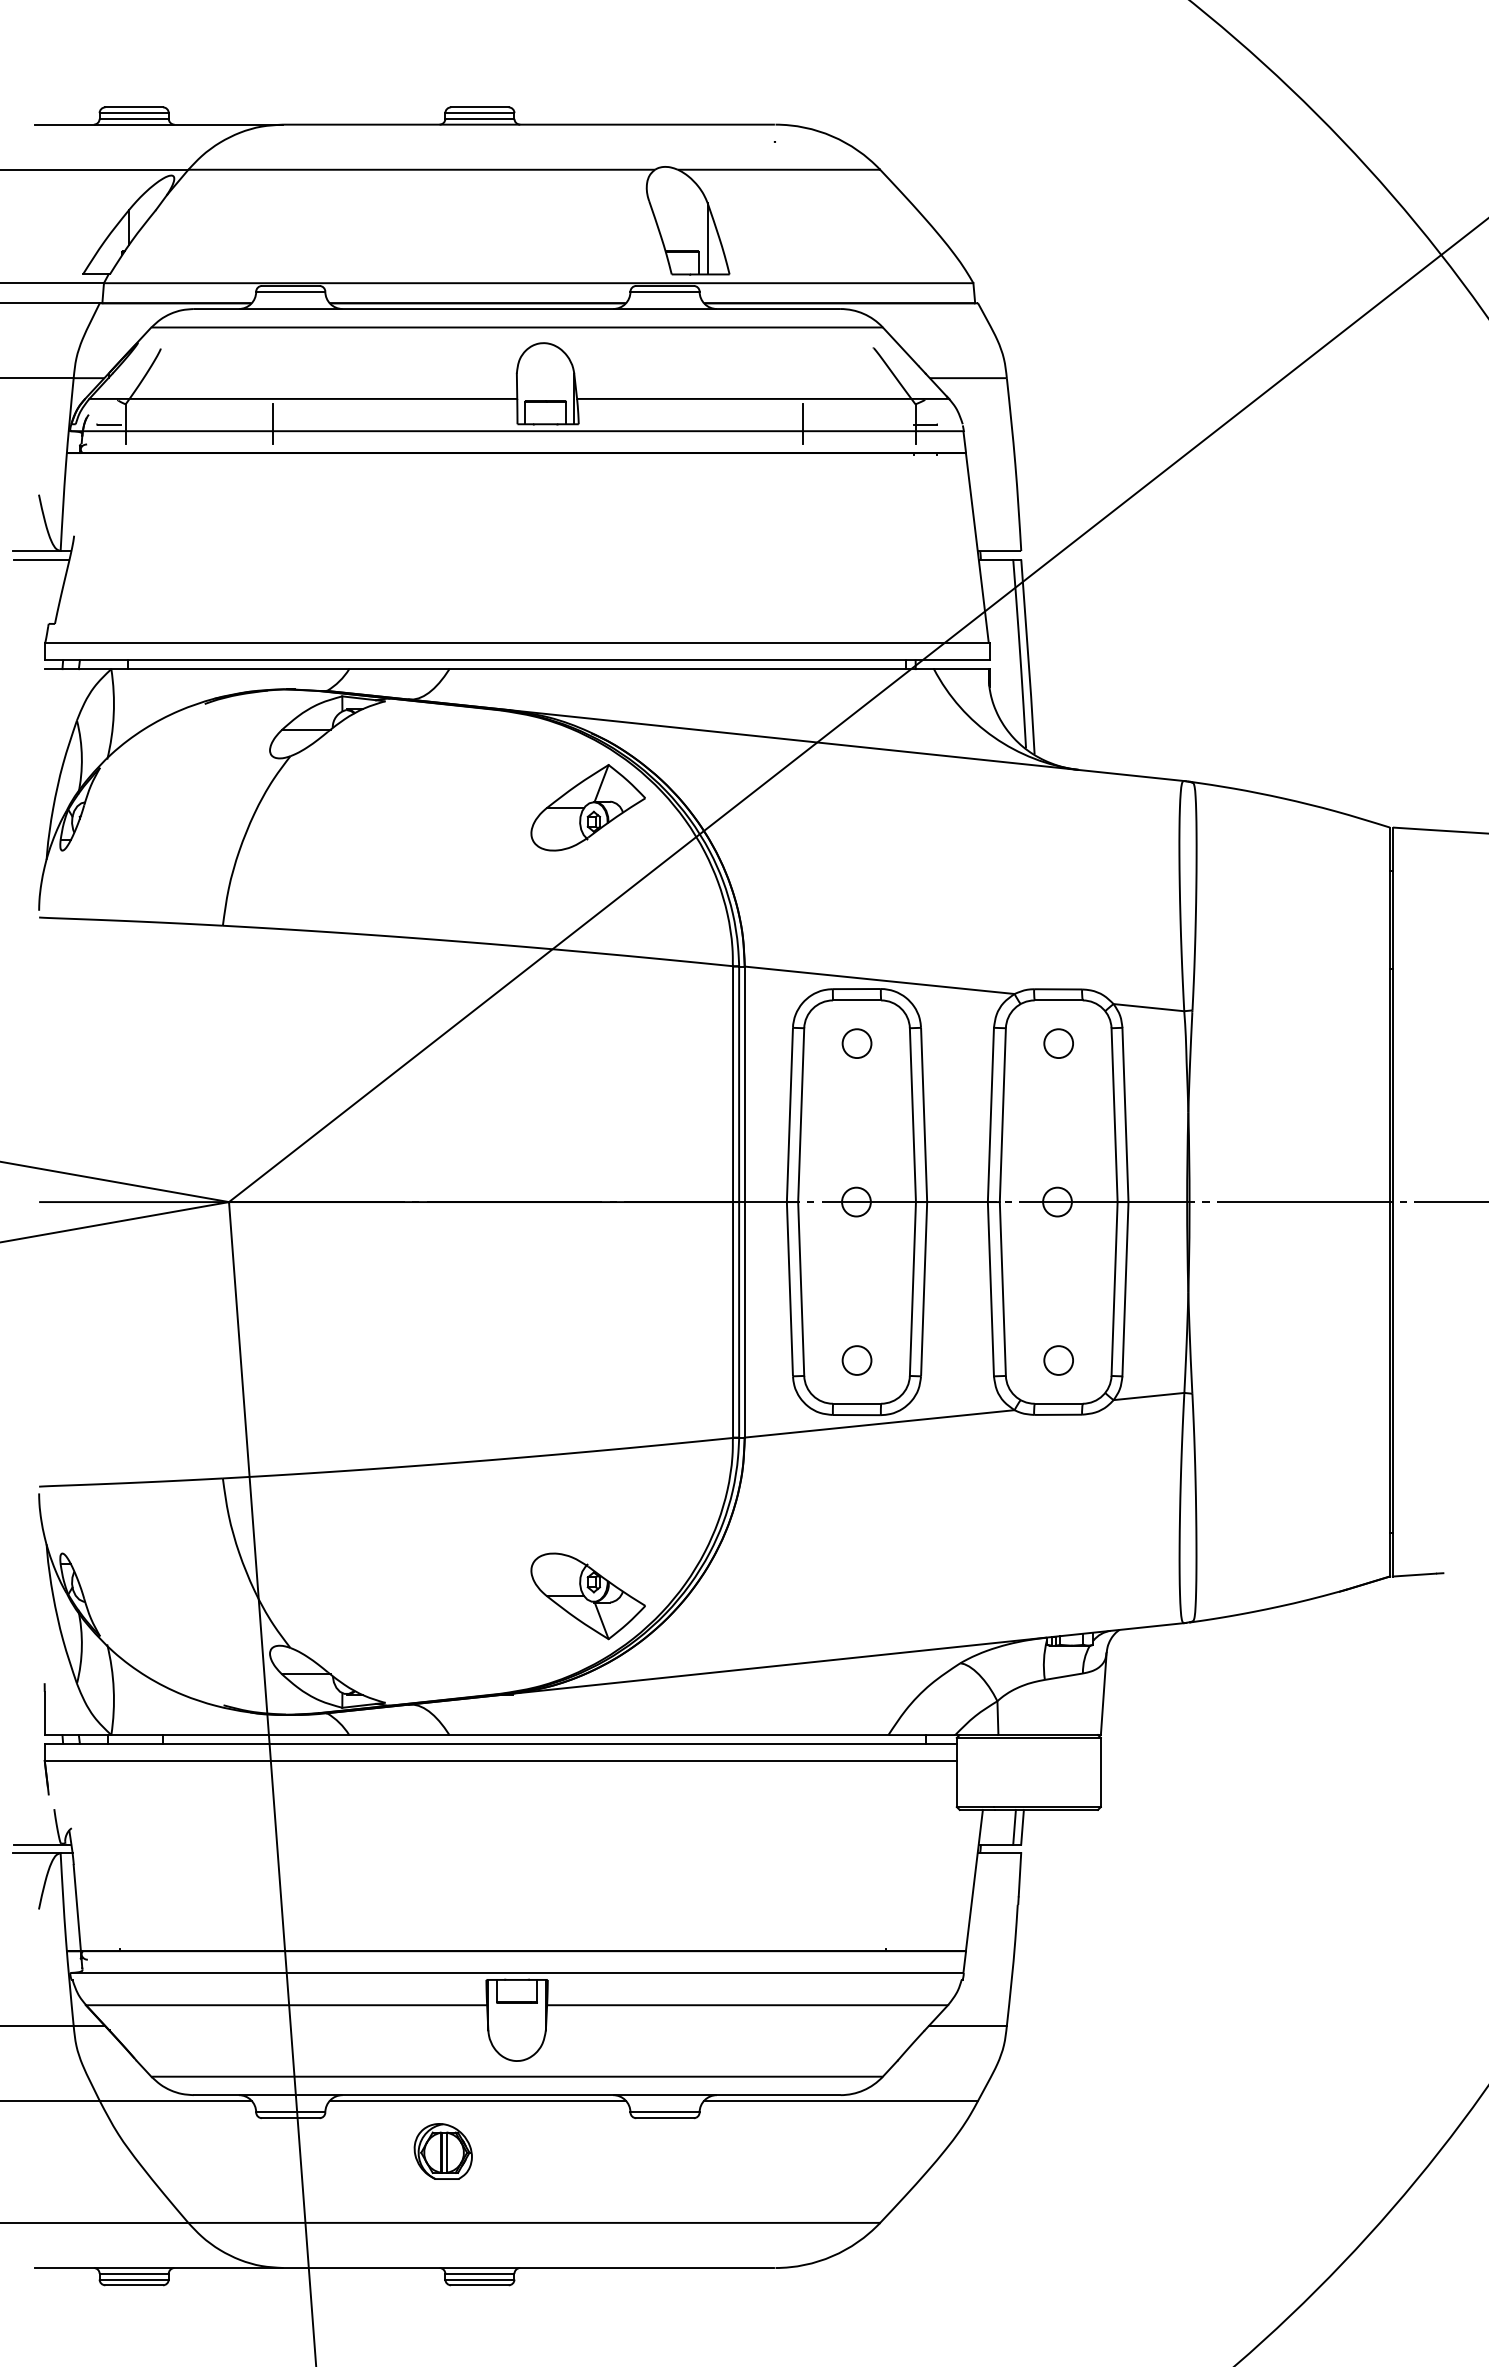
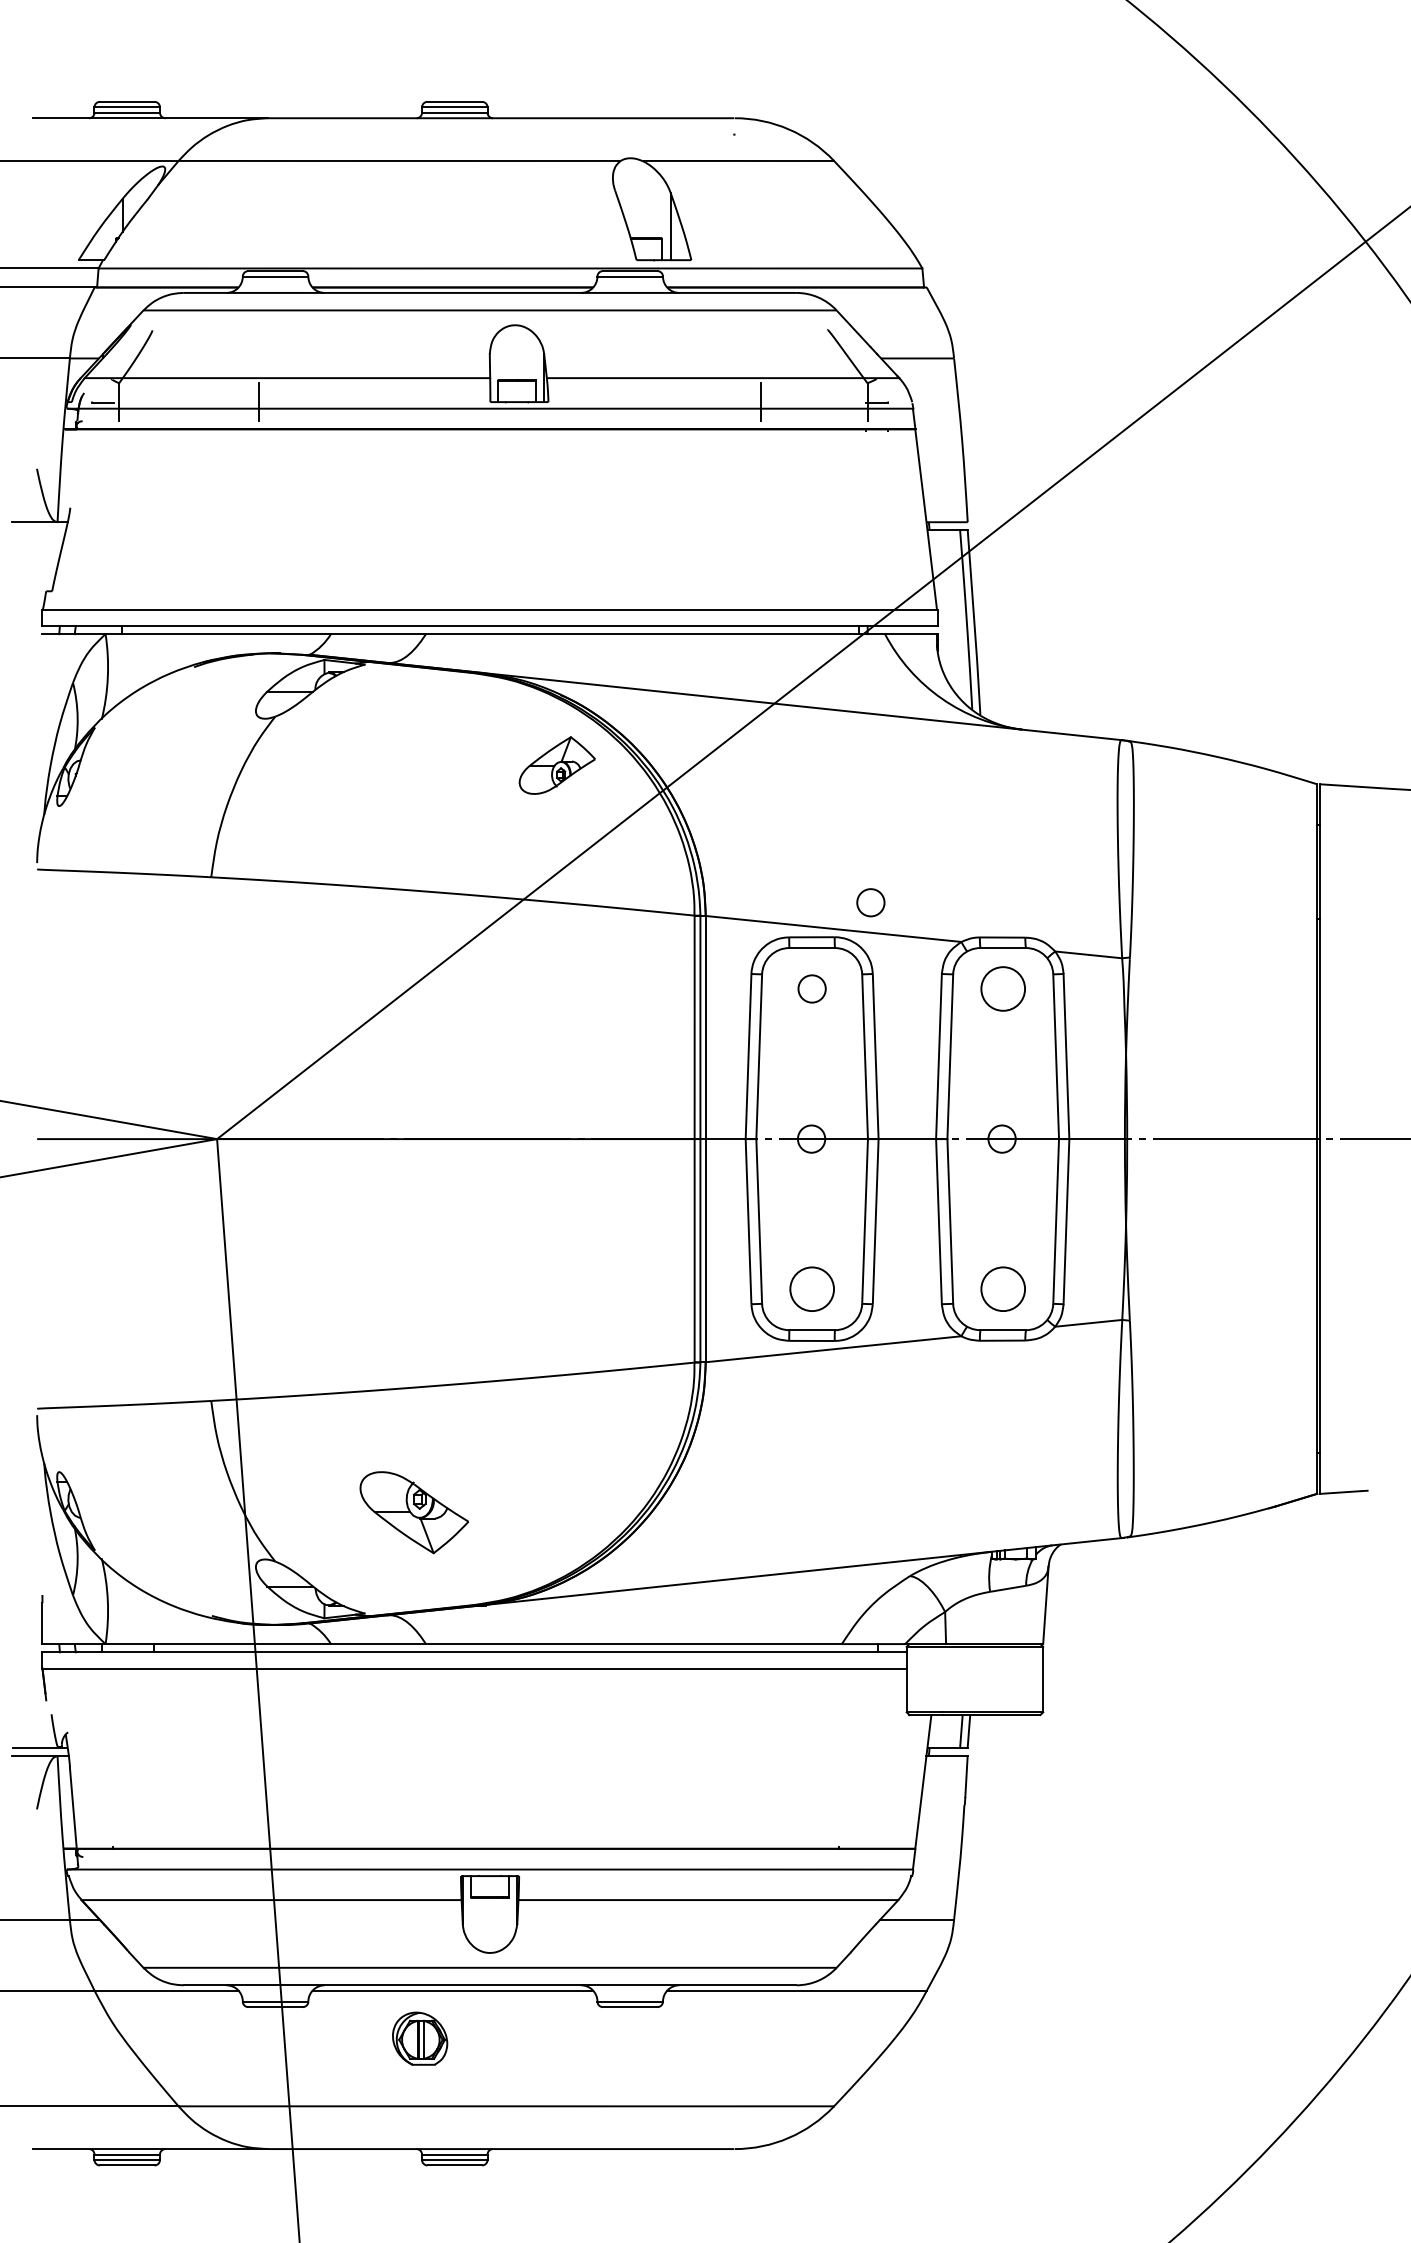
line: (41, 559) -> (39, 530), removed
part: (587, 807) -> (556, 765), size x0.7
circle: (918, 952) -> (870, 902), added
circle: (1058, 1043) -> (1003, 988), size x1.6
circle: (856, 1360) -> (811, 1289), size x1.6
circle: (1058, 1360) -> (1003, 1289), size x1.6
part: (587, 1596) -> (413, 1512), moved

